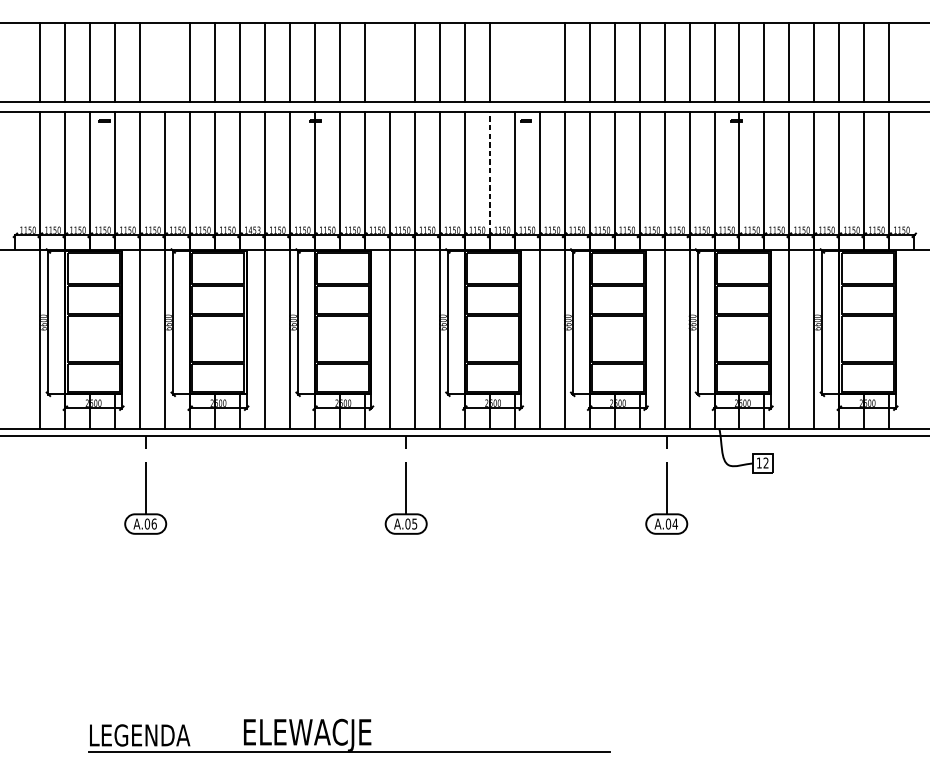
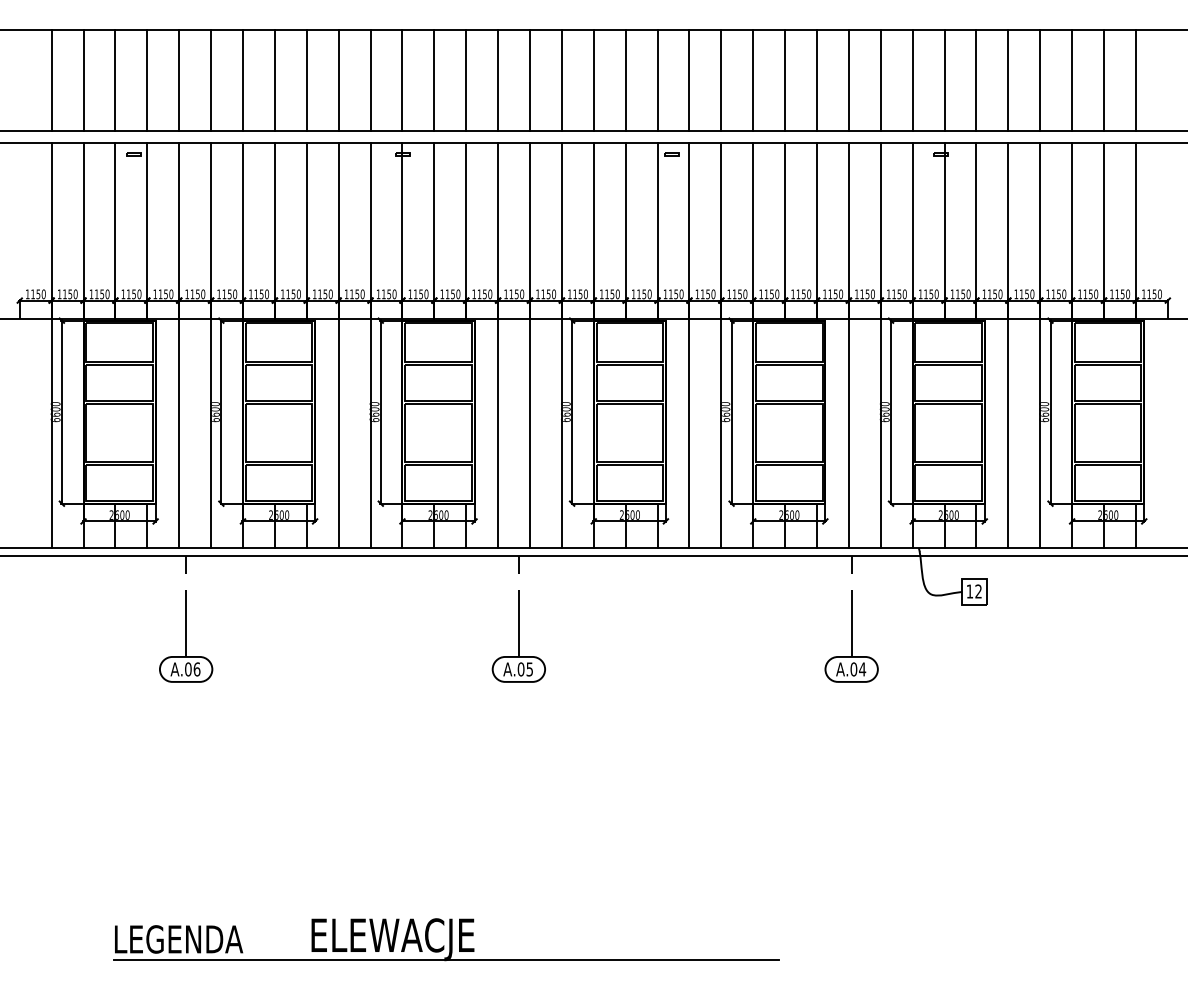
line: (165, 62) -> (211, 79), added
line: (390, 62) -> (498, 79), added
line: (514, 62) -> (657, 79), added
line: (539, 62) -> (689, 79), added
line: (489, 181) -> (625, 231), dashed -> solid
text: (254, 230) -> (324, 294), 1453 -> 1150

